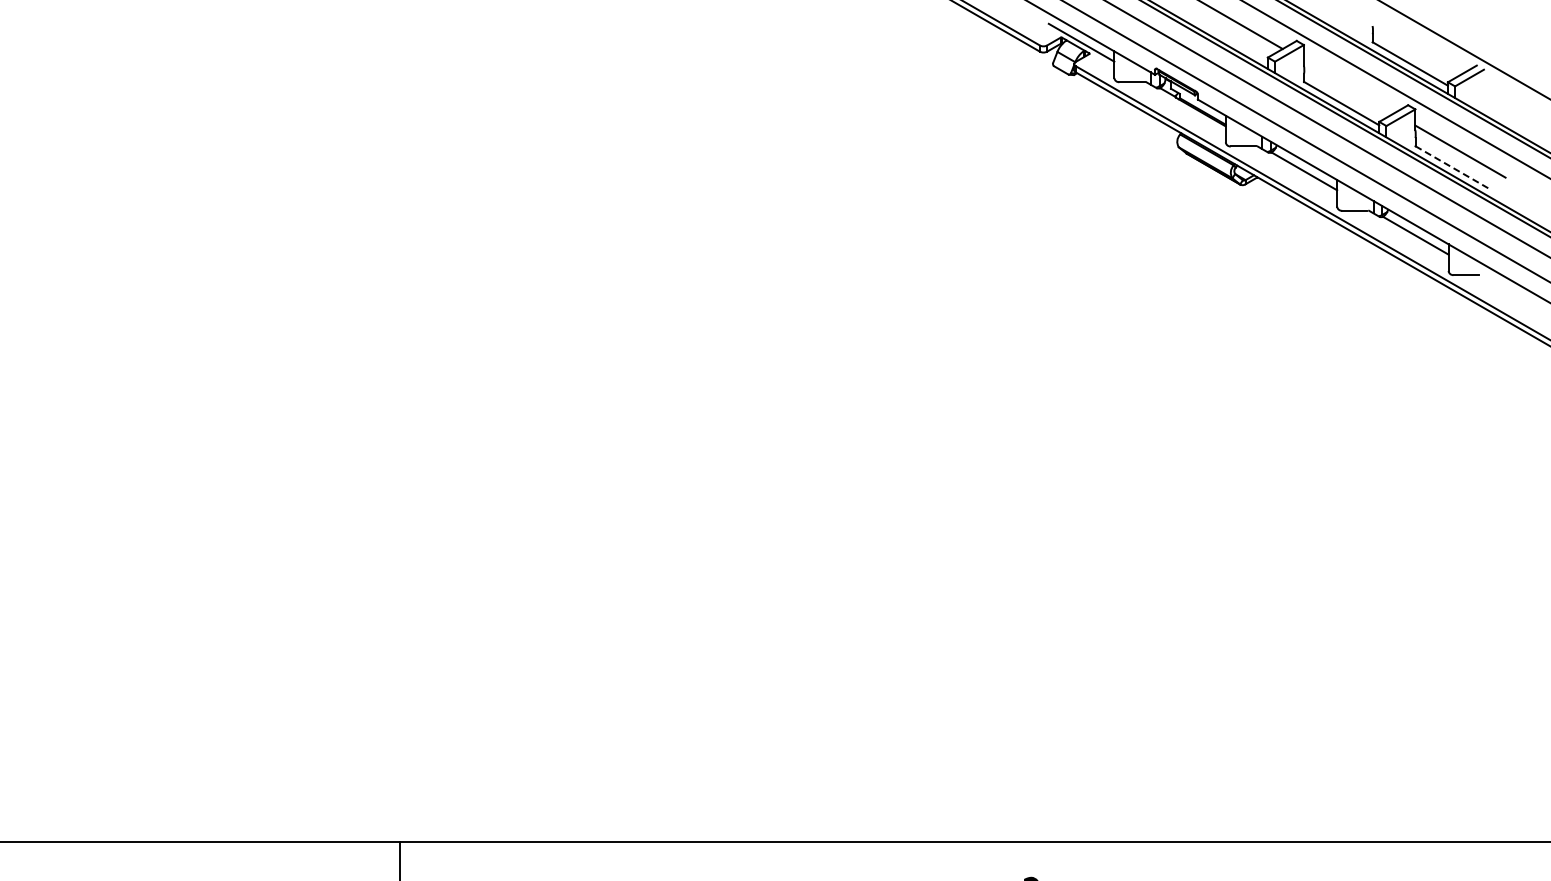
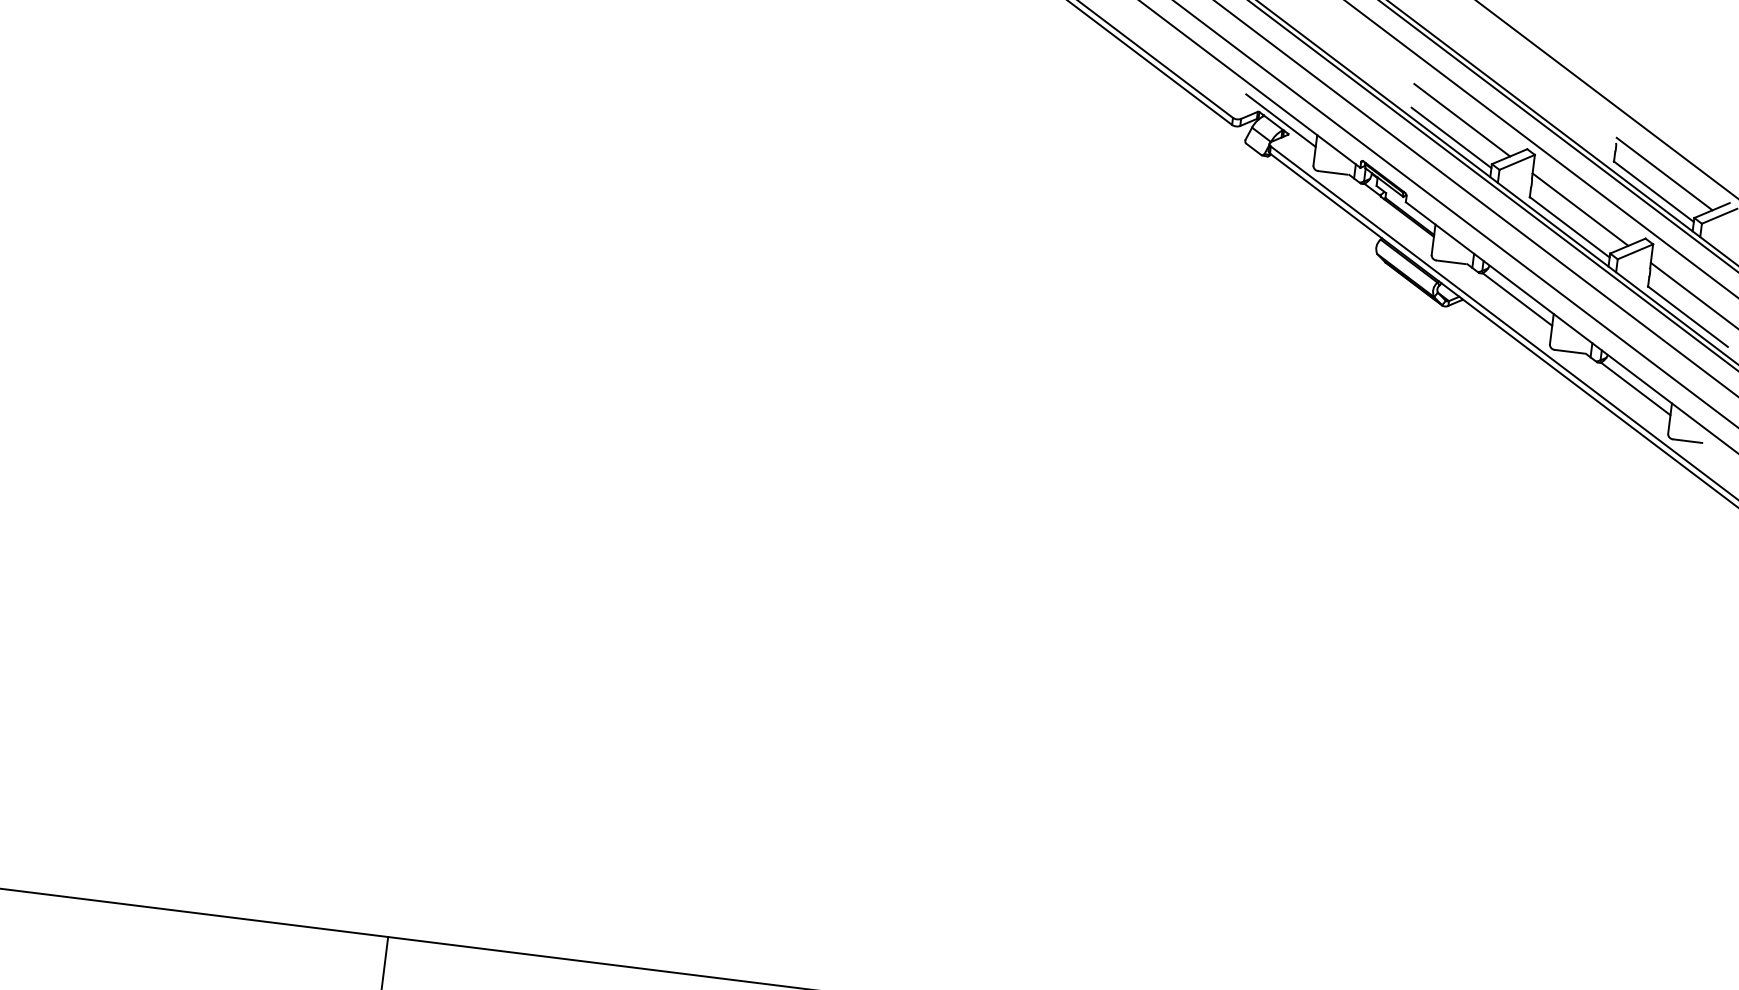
line: (1229, 39) -> (1450, 137), added
line: (1417, 47) -> (1664, 173), added
line: (1348, 87) -> (1579, 209), added
line: (1453, 168) -> (1688, 317), dashed -> solid

